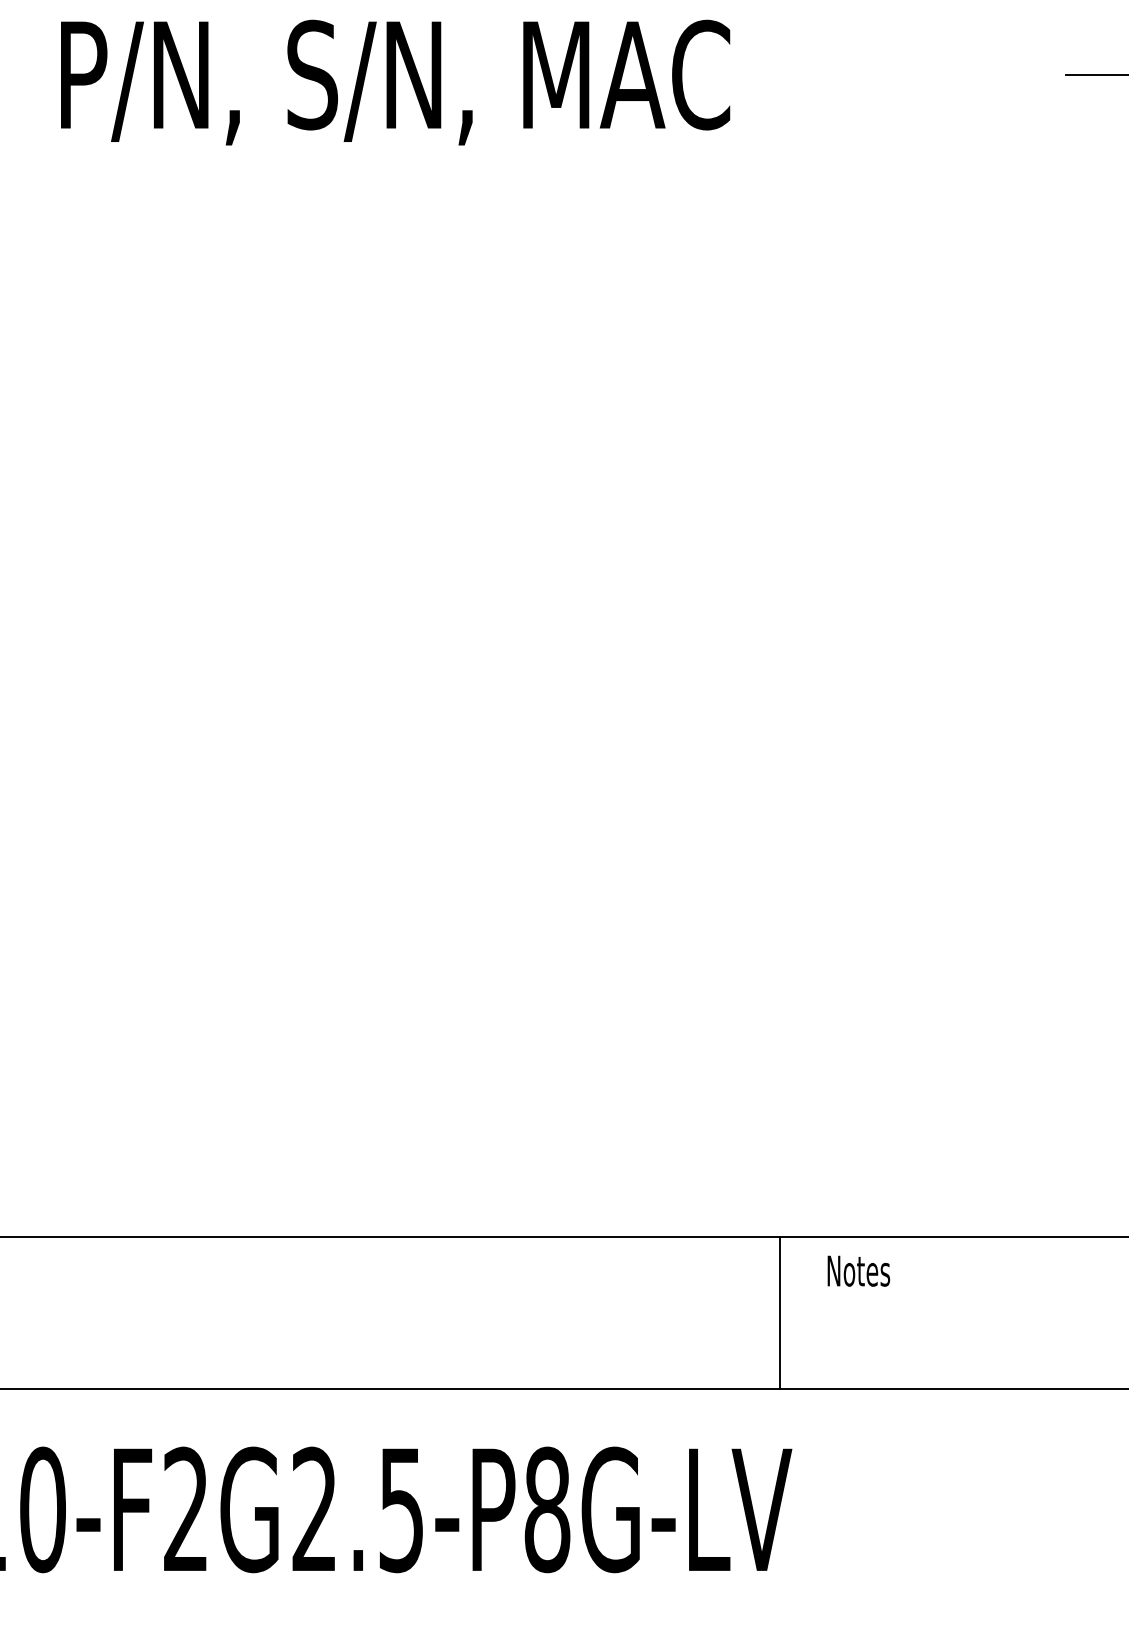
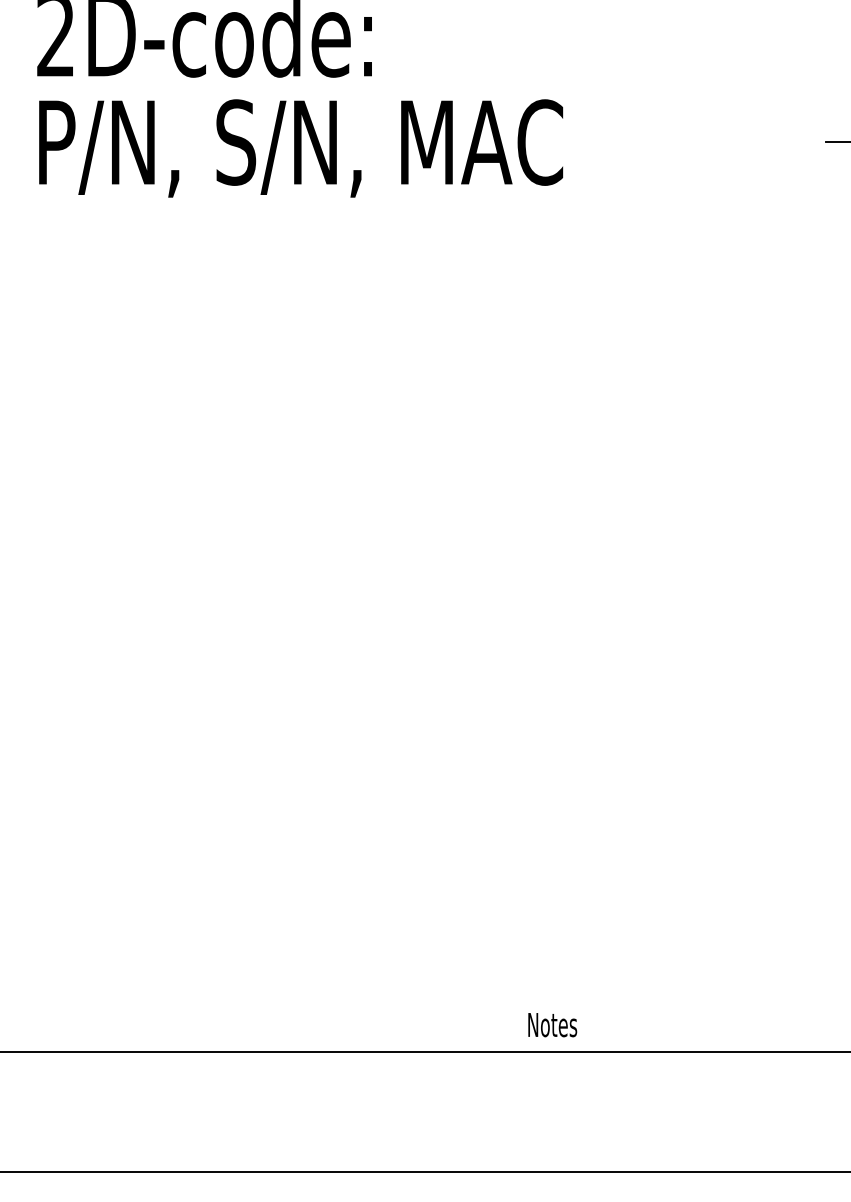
text: (858, 1270) -> (552, 1024), moved
line: (780, 1312) -> (602, 1111), removed

